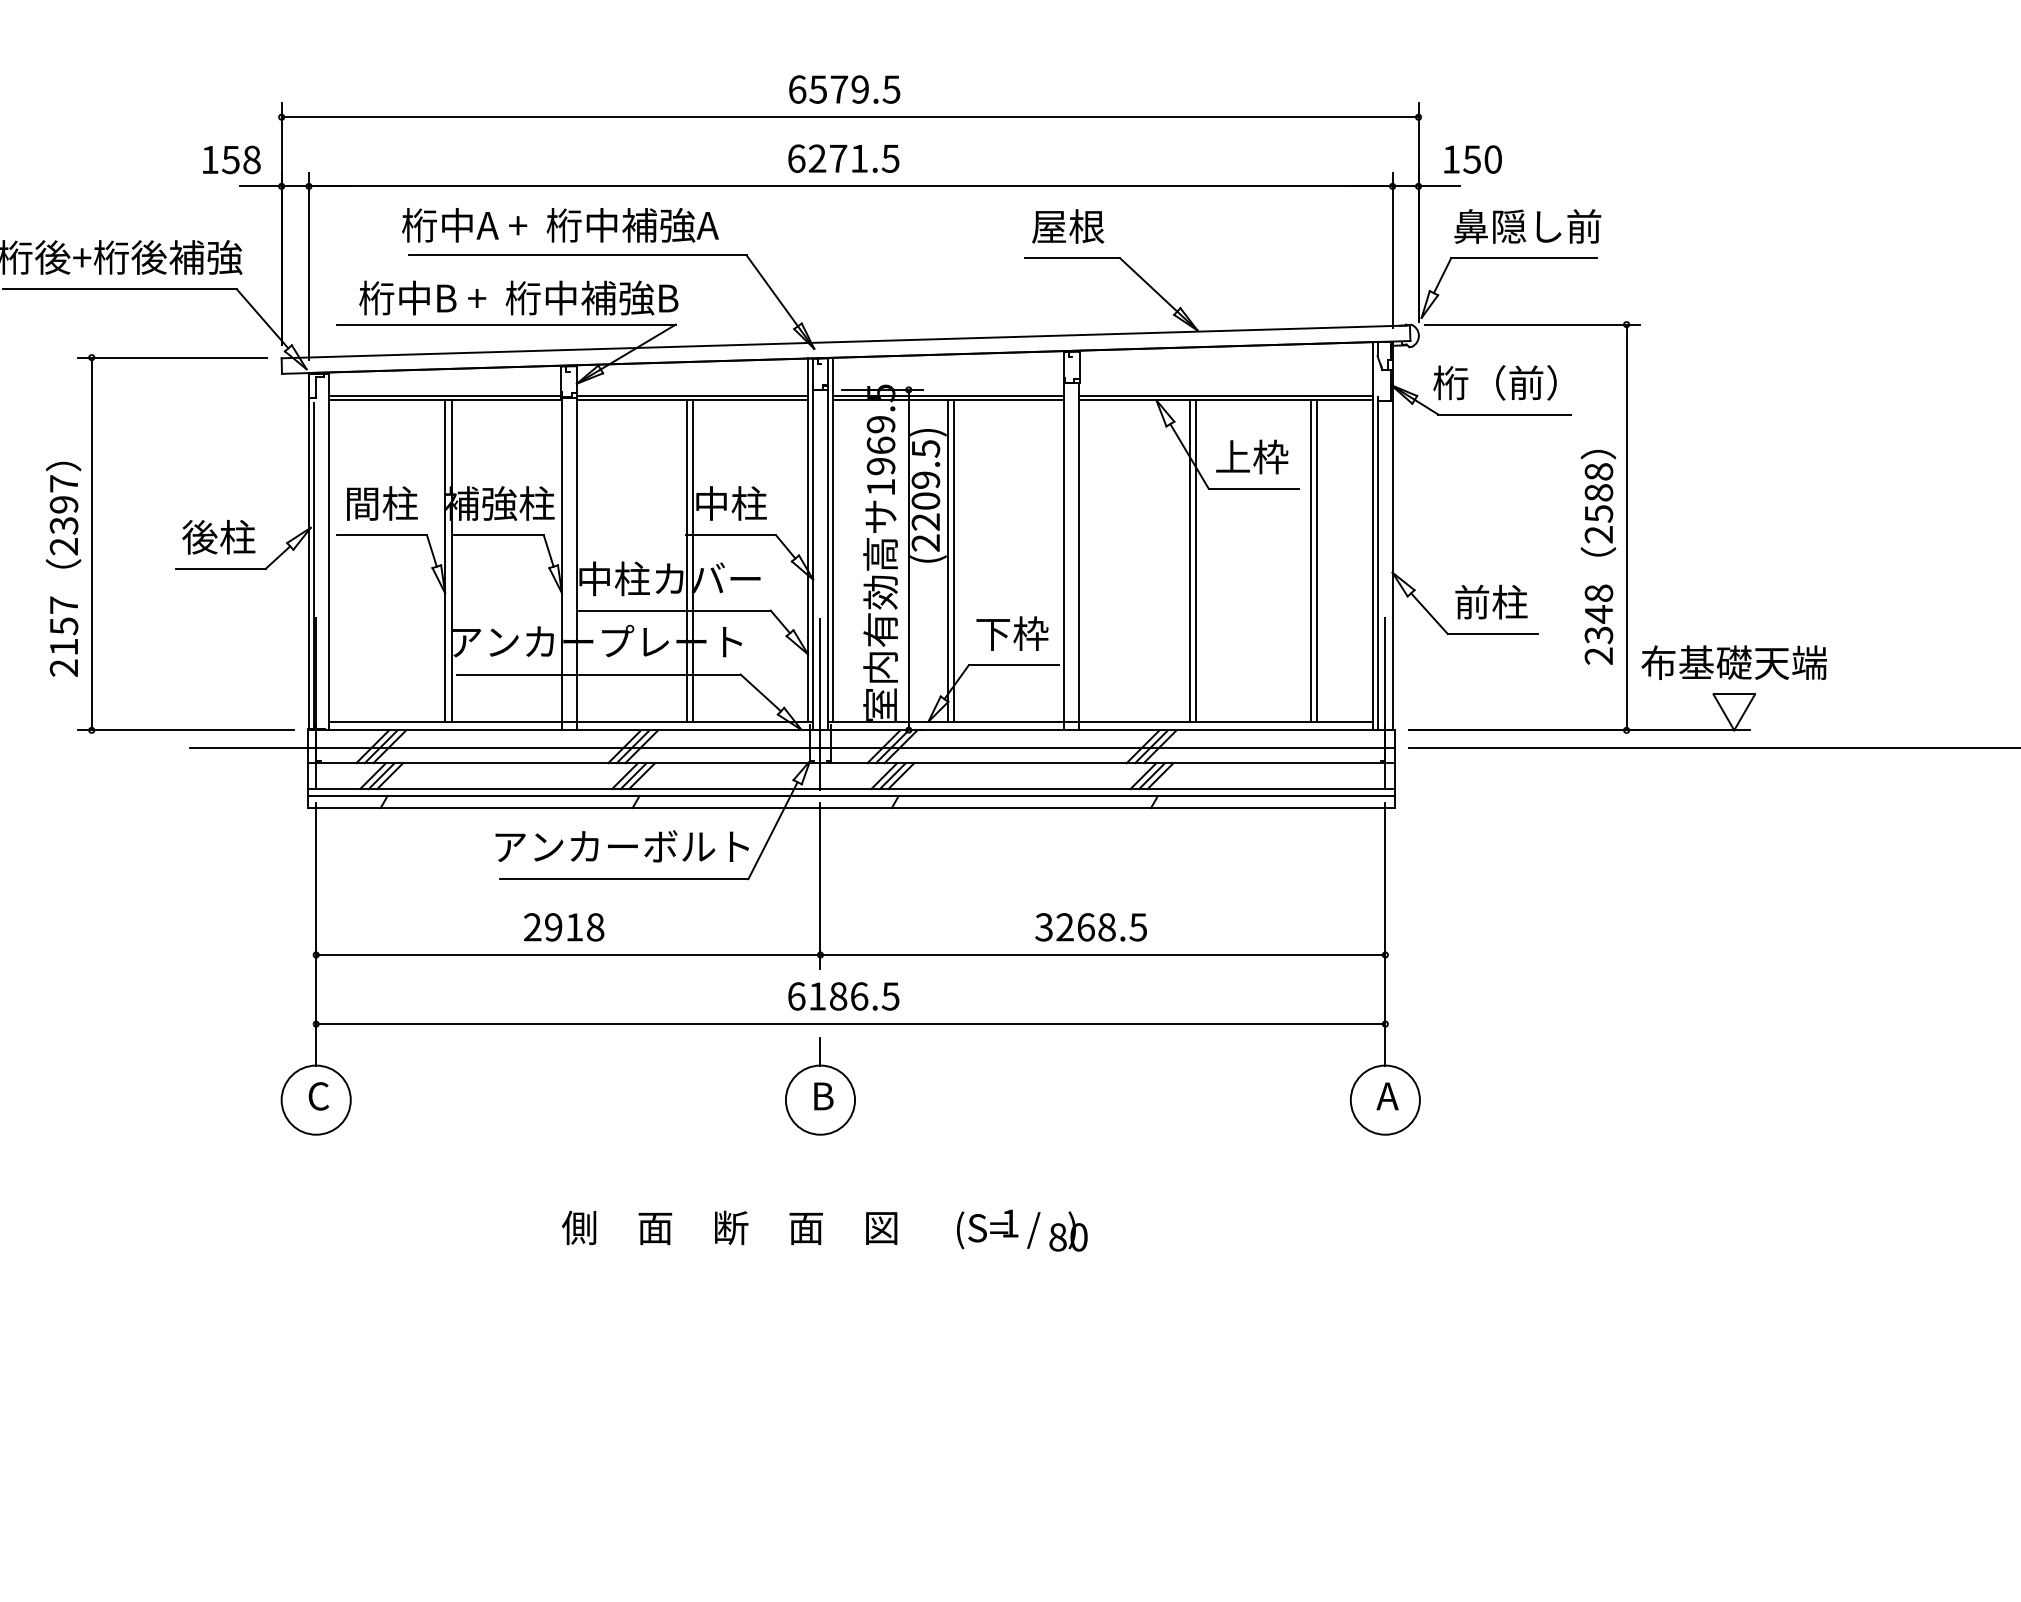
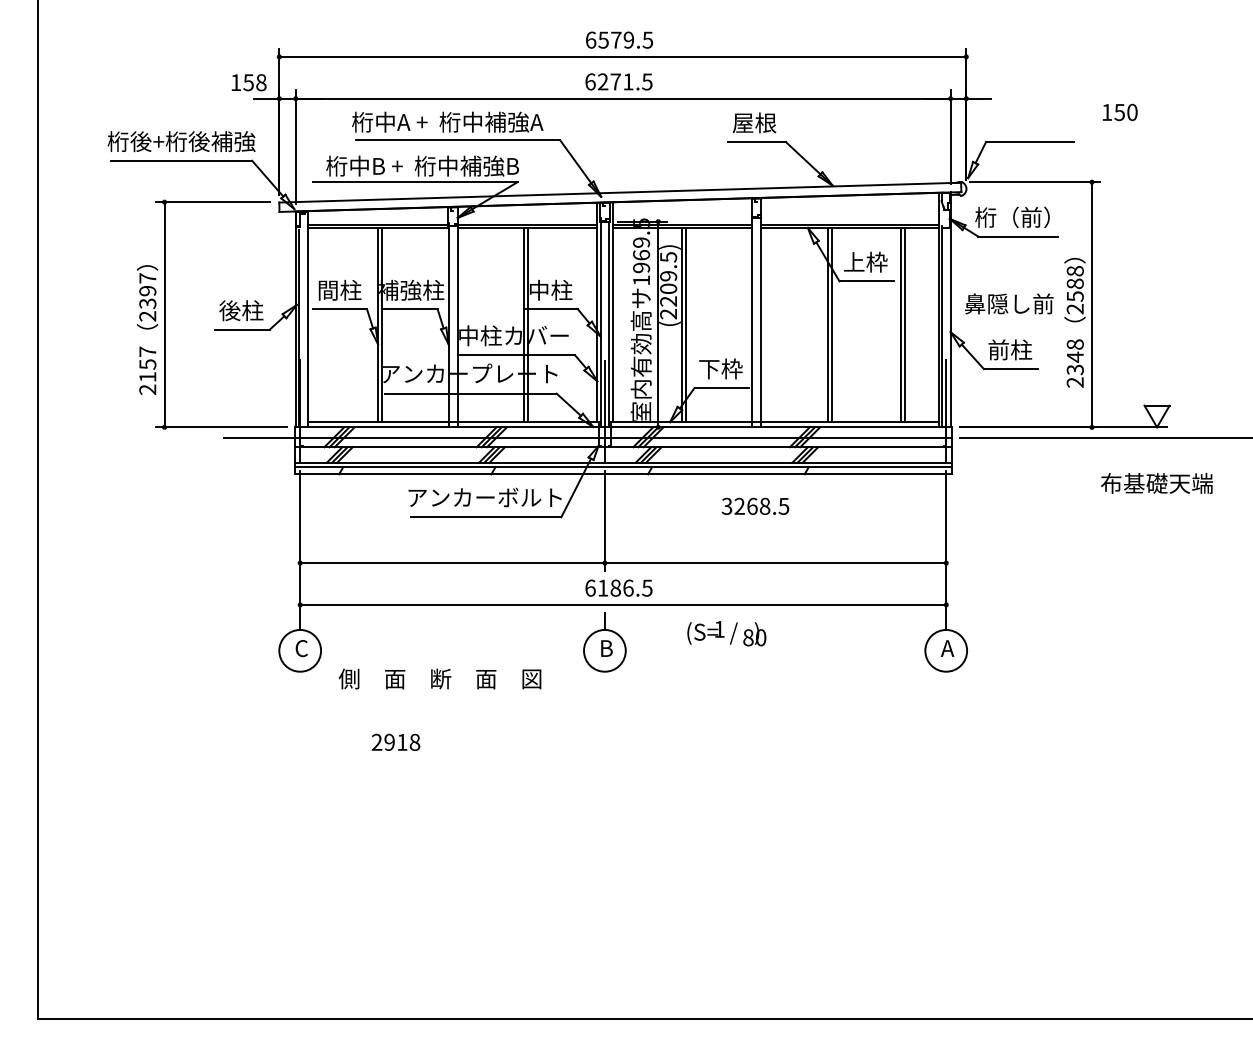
text: (1473, 157) -> (1120, 111), moved
text: (1528, 225) -> (1009, 303), moved
text: (1733, 662) -> (1156, 483), moved
text: (563, 925) -> (395, 741), moved
text: (1091, 925) -> (755, 505), moved
text: (728, 1227) -> (439, 678), moved
text: (1021, 1230) -> (726, 633), moved

